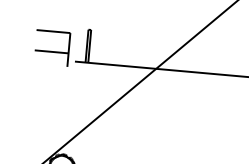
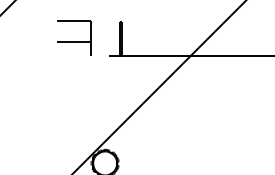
part: (52, 47) -> (74, 37), moved

